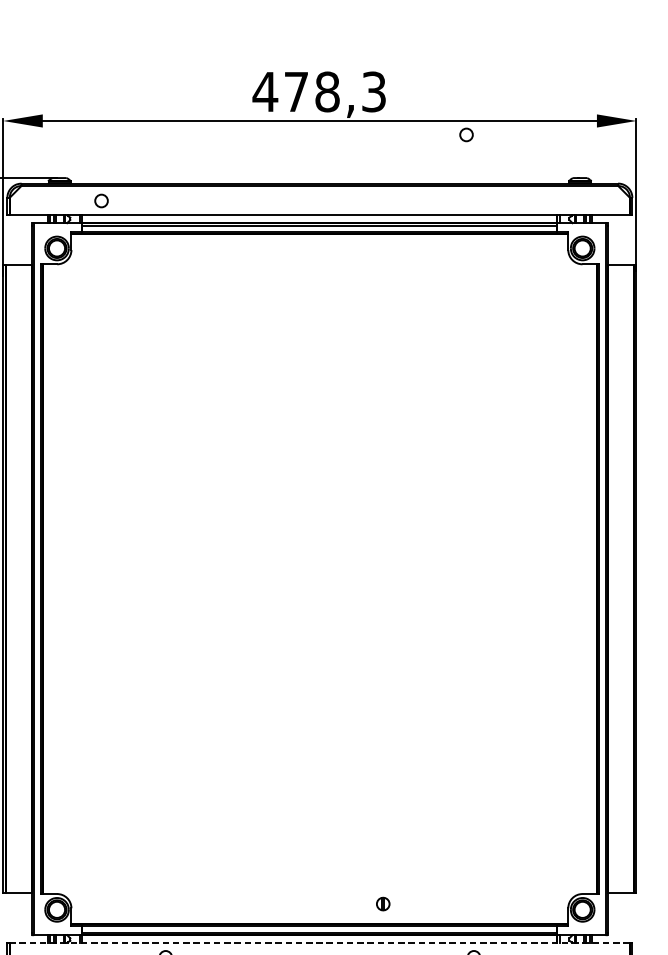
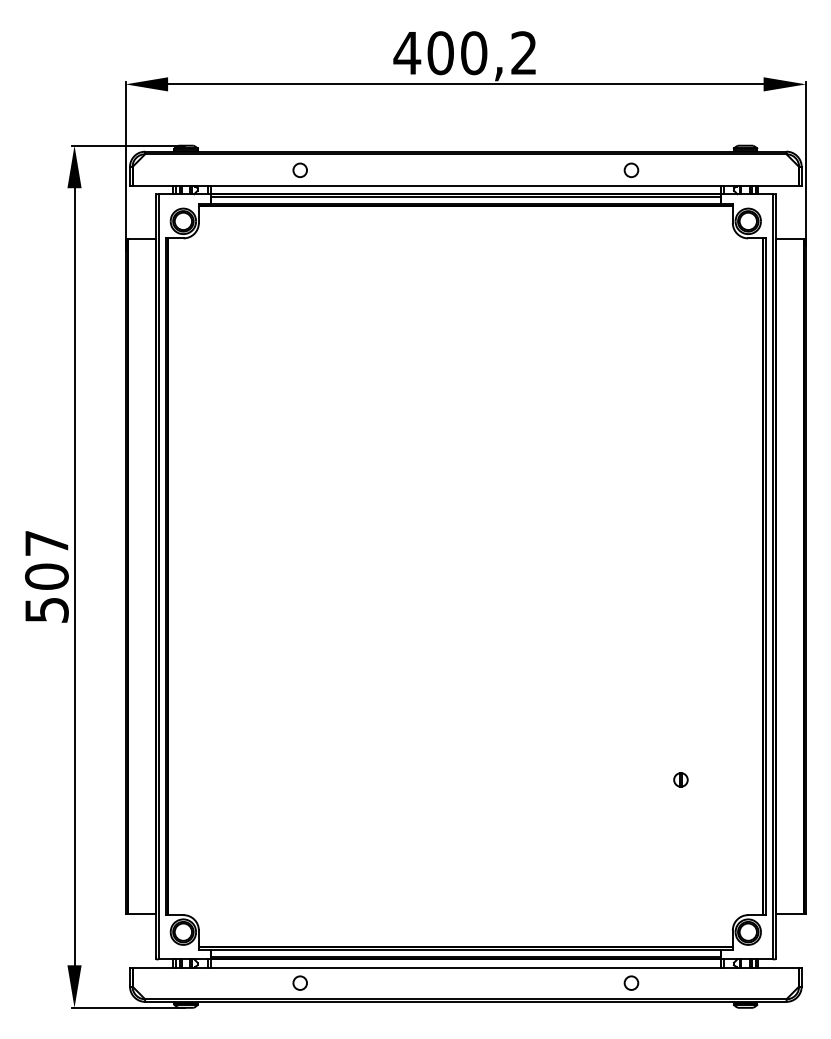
text: (334, 92) -> (481, 53), 478,3 -> 400,2
circle: (466, 134) -> (631, 169), moved
circle: (100, 200) -> (299, 169), moved
part: (382, 903) -> (680, 779), moved
line: (319, 942) -> (465, 967), dashed -> solid

